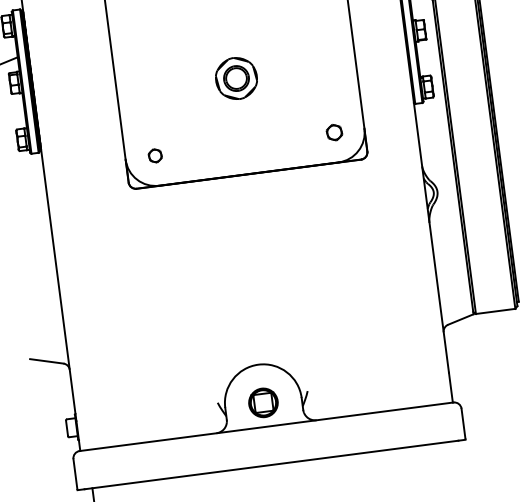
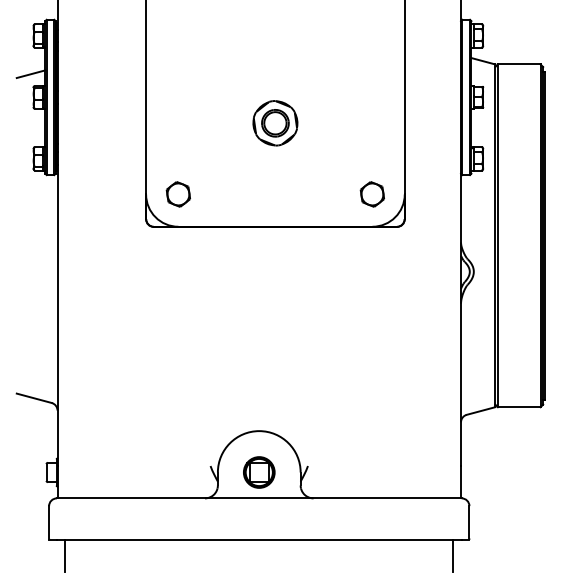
part: (333, 132) -> (371, 194), size x1.43
part: (154, 156) -> (177, 194), size x1.67
line: (452, 456) -> (453, 555), added

